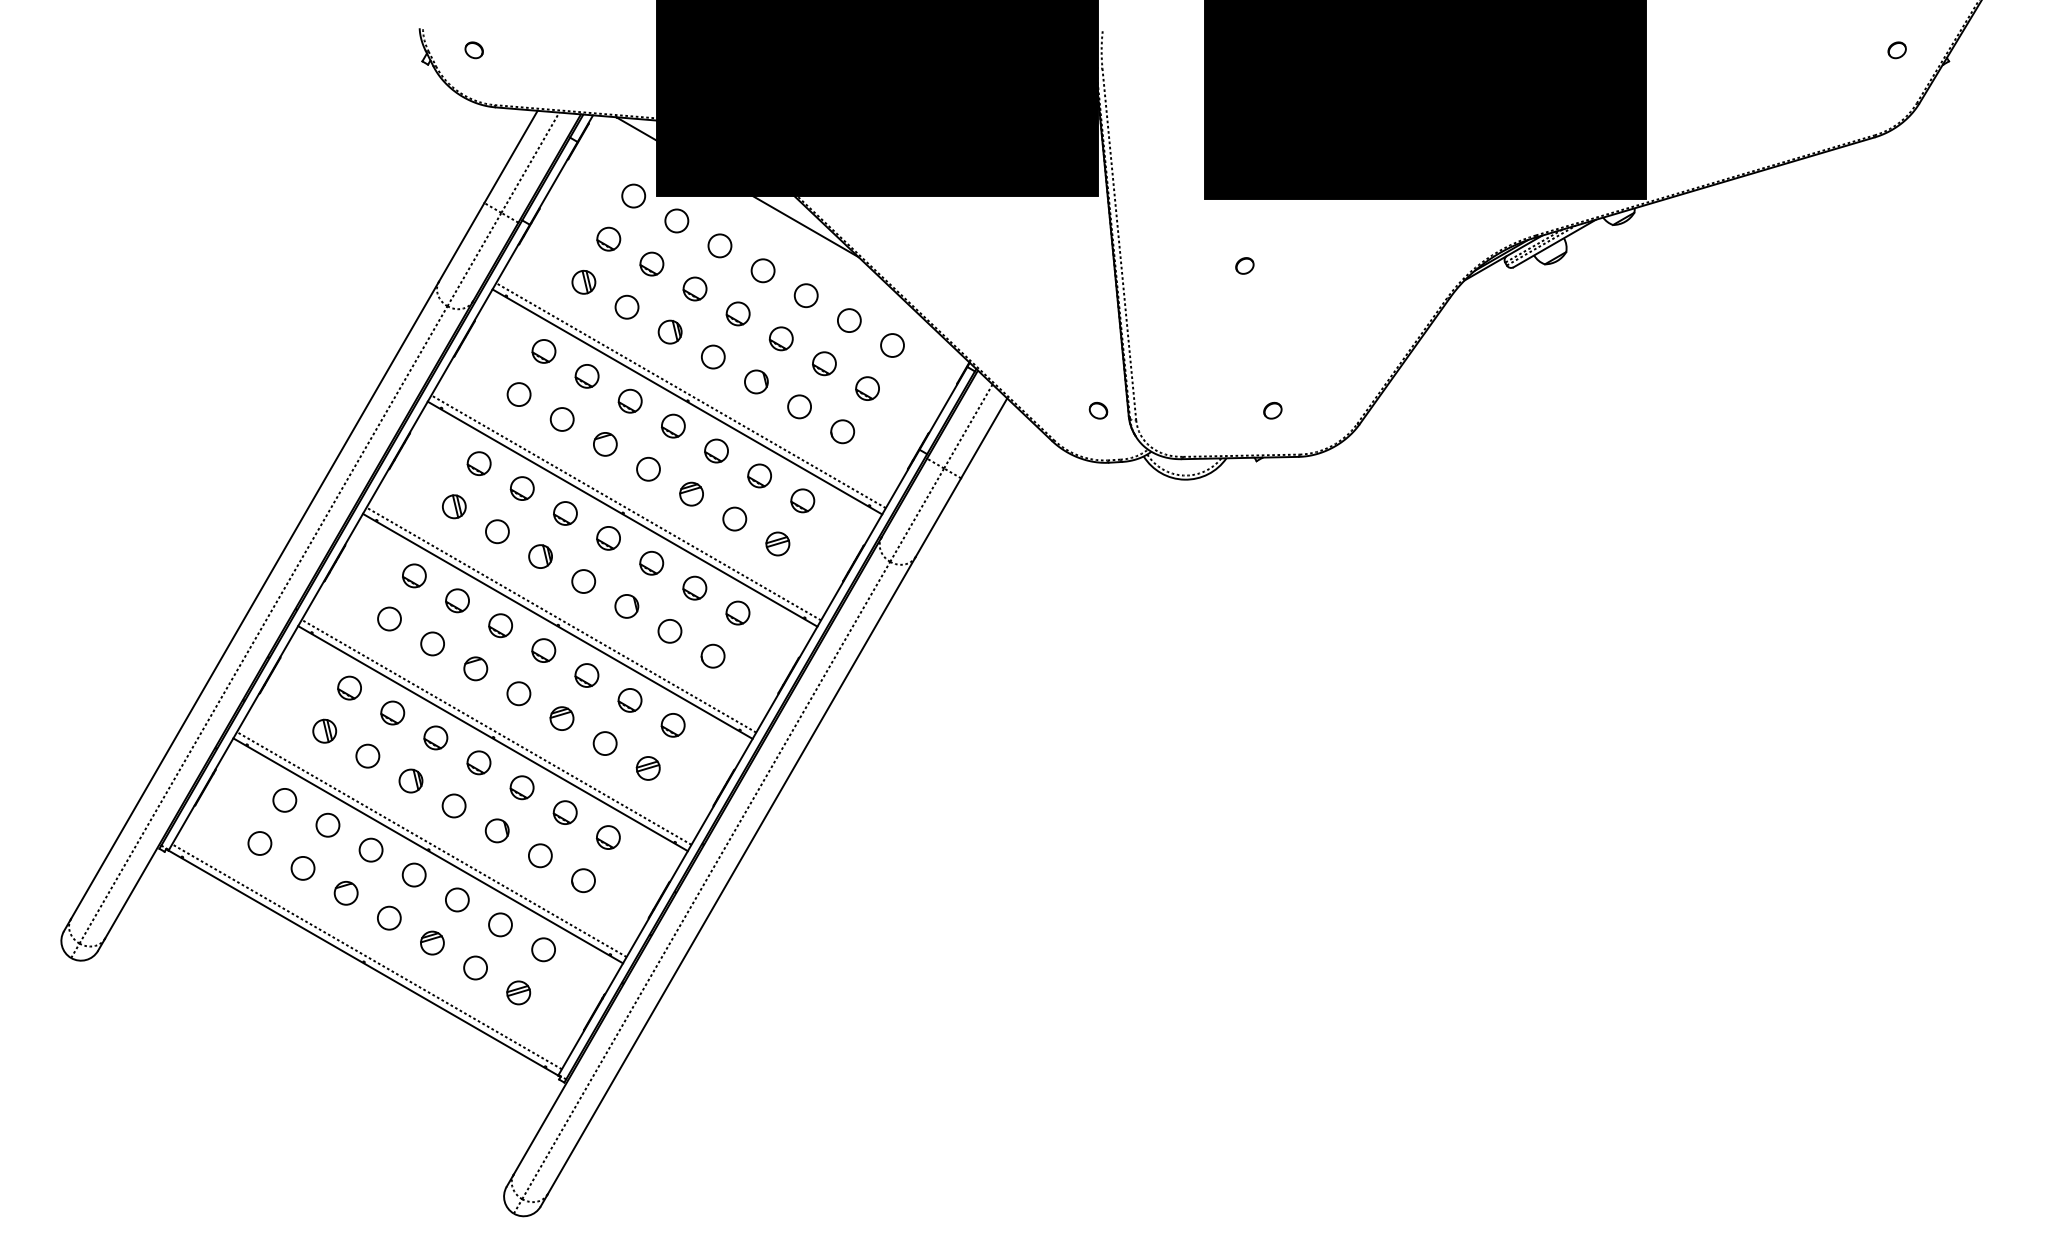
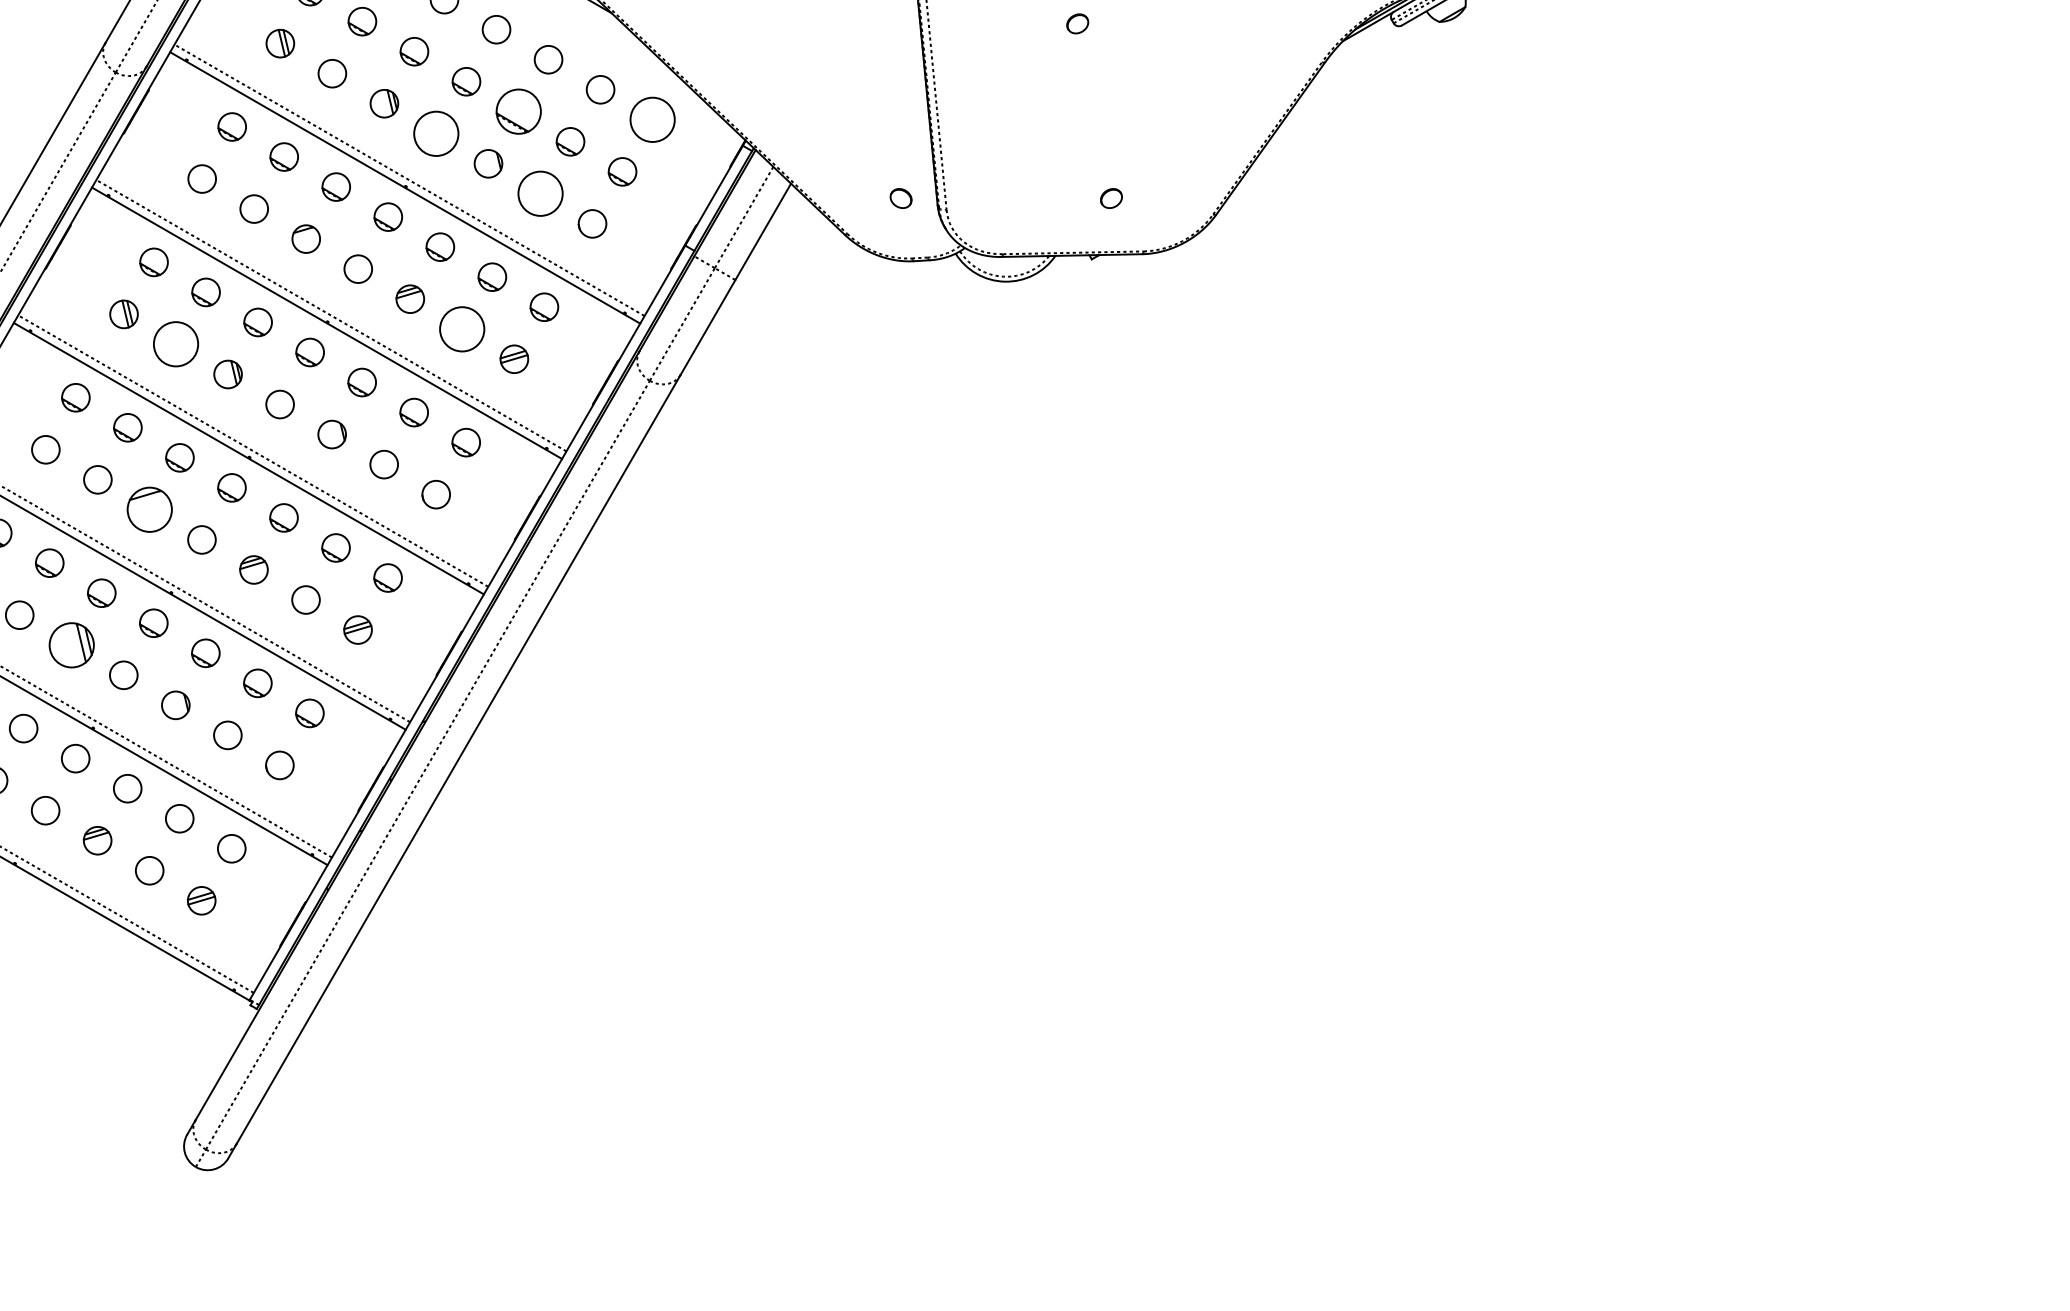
part: (780, 338) -> (517, 111), size x1.6
circle: (892, 345) -> (652, 119), size x1.6
circle: (713, 356) -> (436, 133), size x1.6
circle: (799, 406) -> (540, 193), size x1.6
circle: (734, 518) -> (462, 328), size x1.6
circle: (497, 531) -> (176, 344), size x1.6
part: (475, 668) -> (149, 509), size x1.6
part: (410, 780) -> (71, 644), size x1.6

